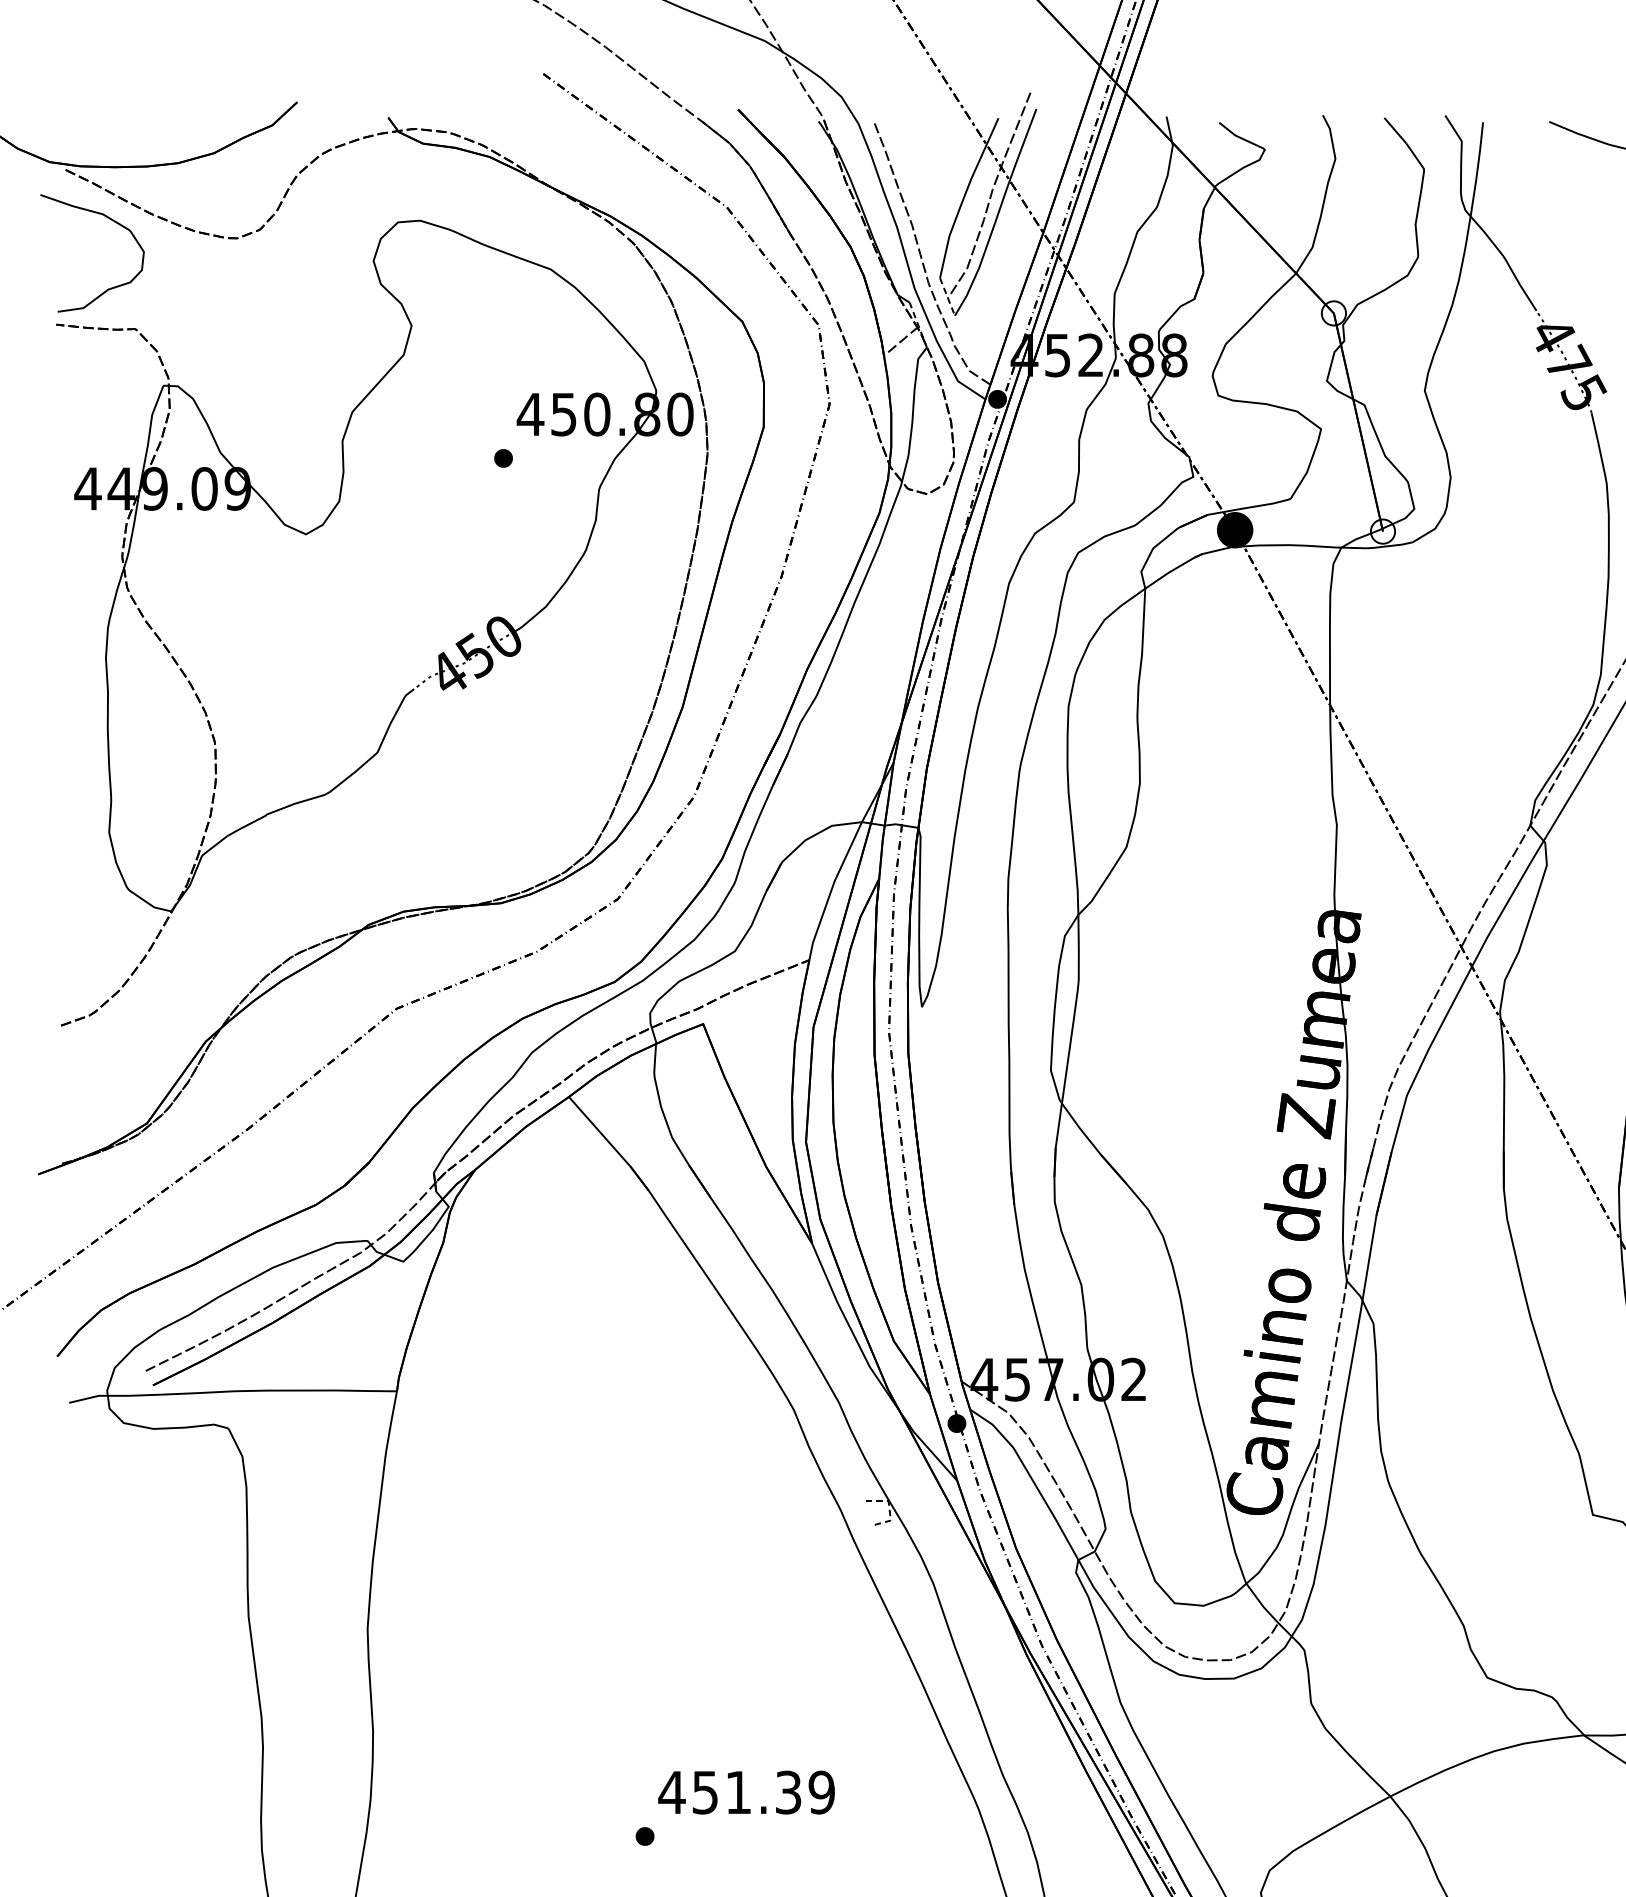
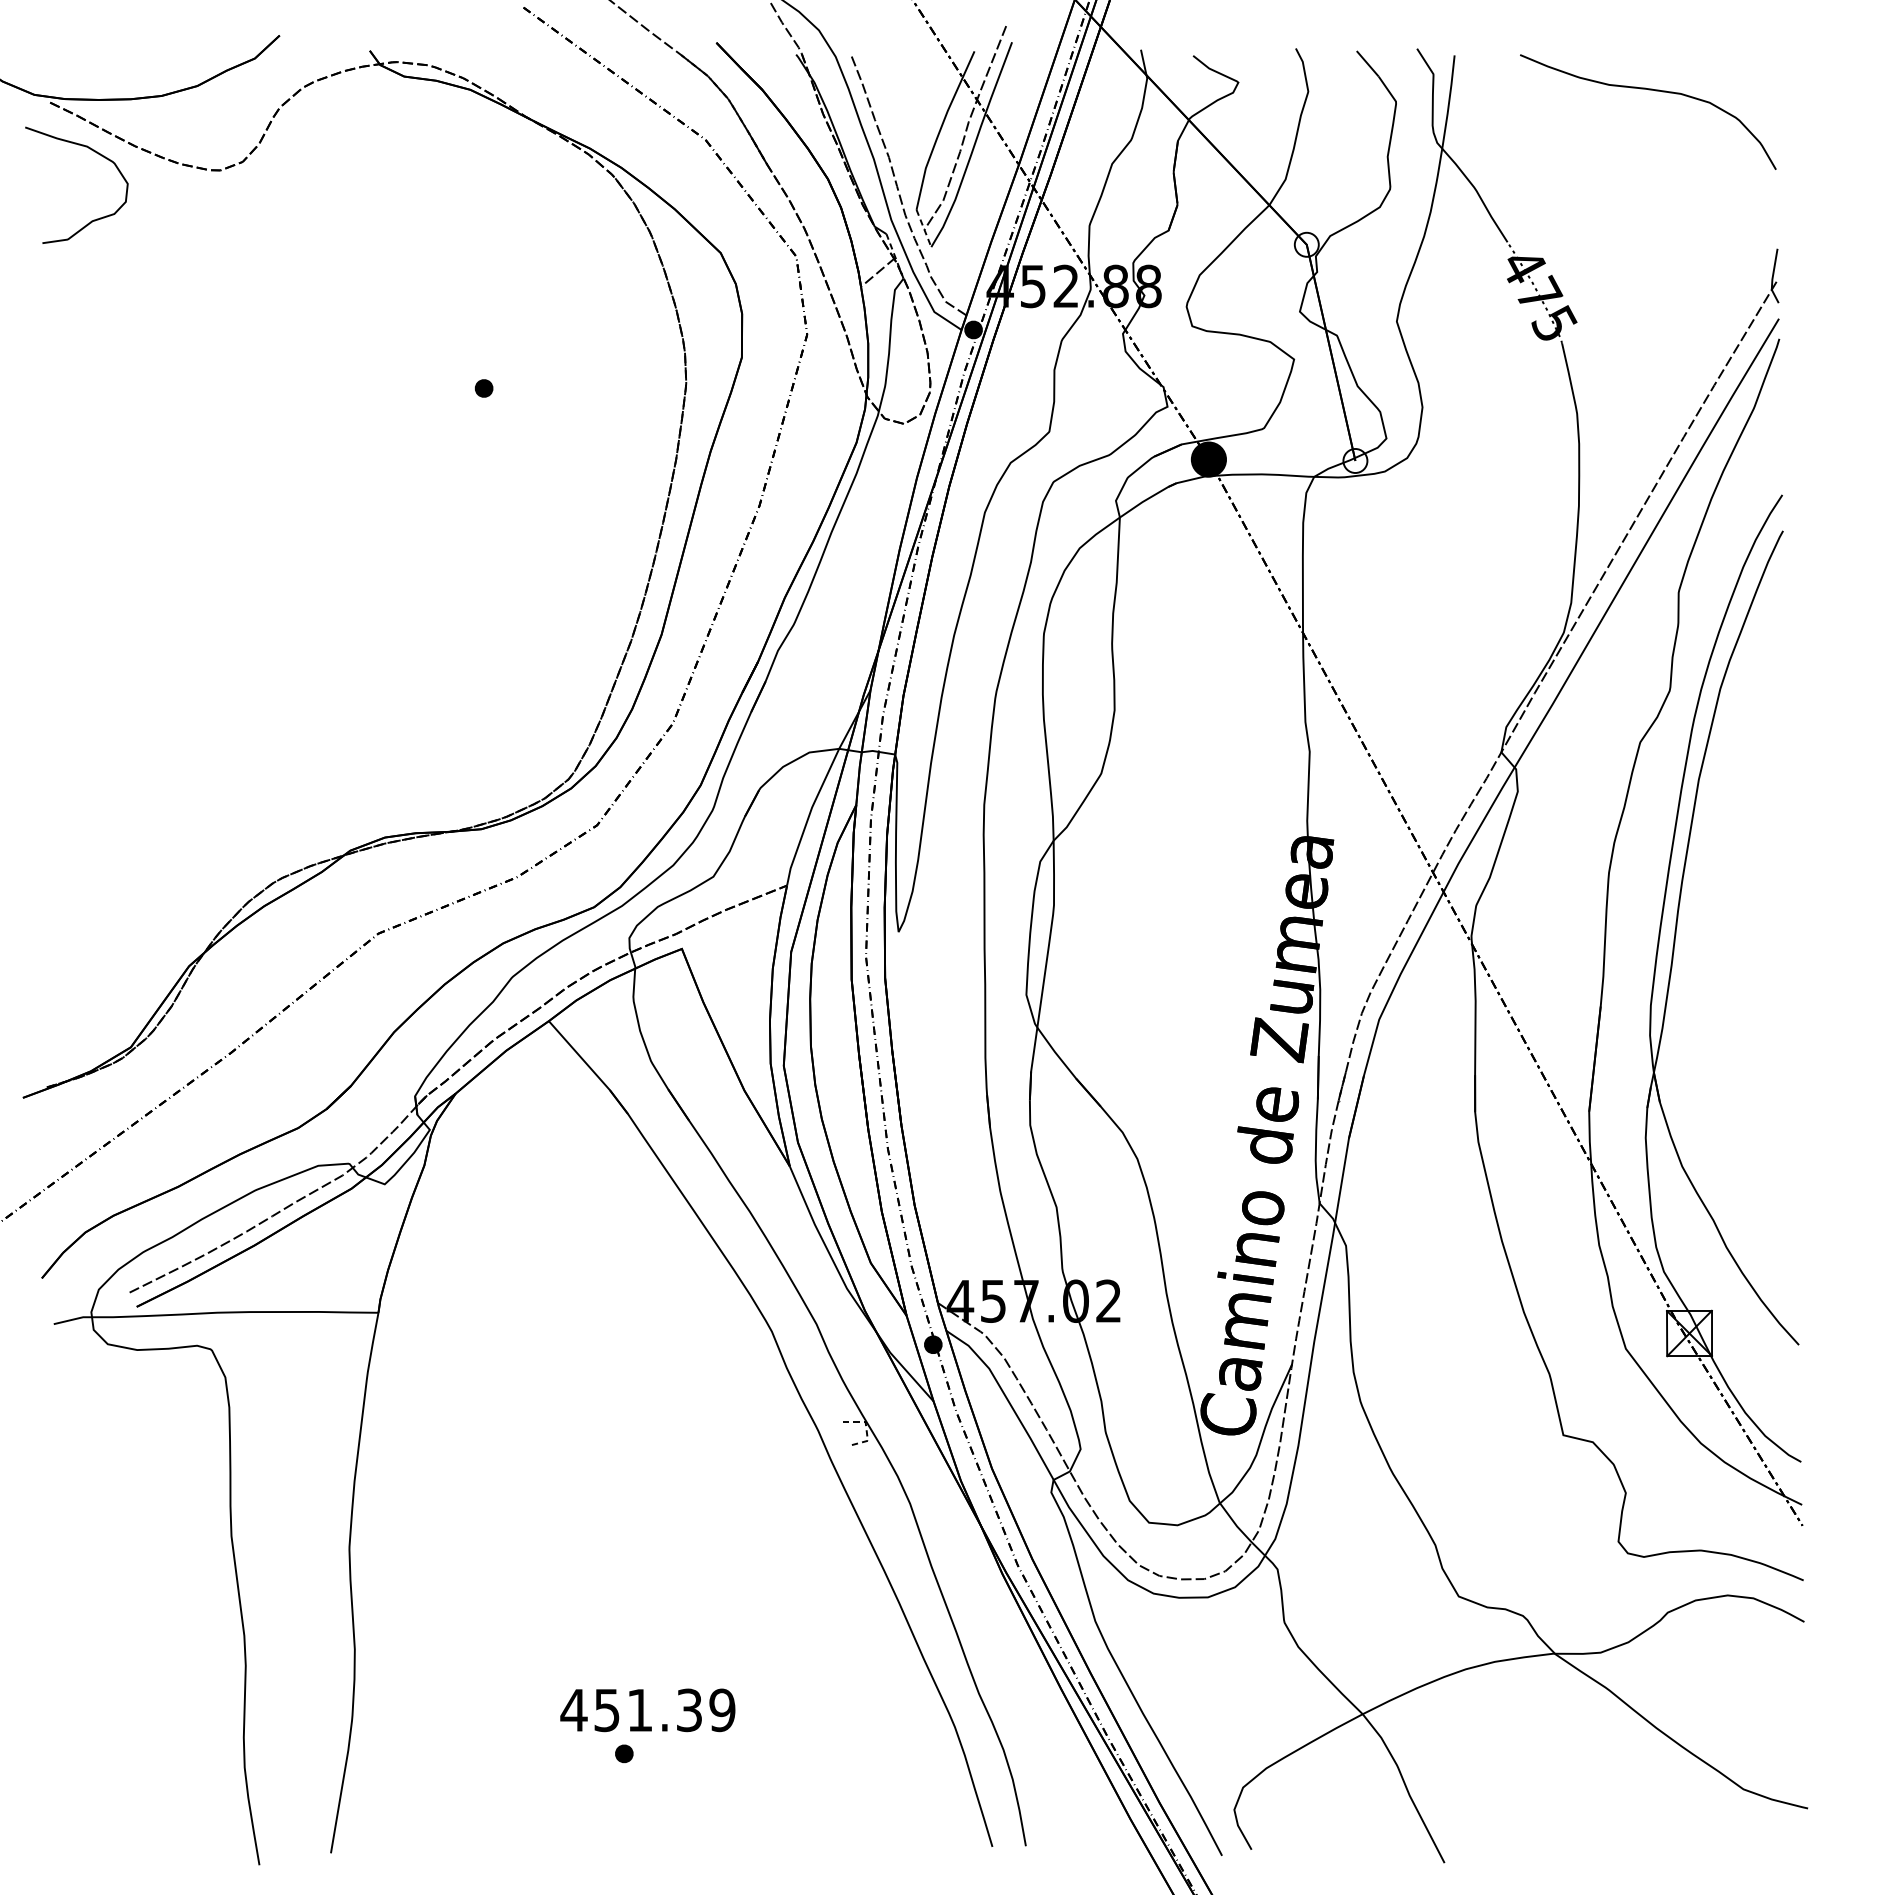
part: (438, 655) -> (419, 583), removed
text: (746, 1792) -> (647, 1710), moved

